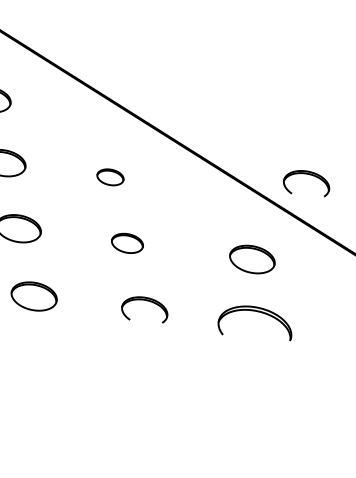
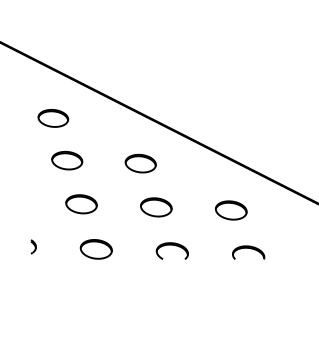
part: (110, 177) -> (140, 163), size x1.67
part: (305, 182) -> (273, 154), removed
part: (127, 243) -> (156, 207), size x1.43
part: (252, 259) -> (231, 210), moved
part: (255, 321) -> (248, 252), size x0.62

